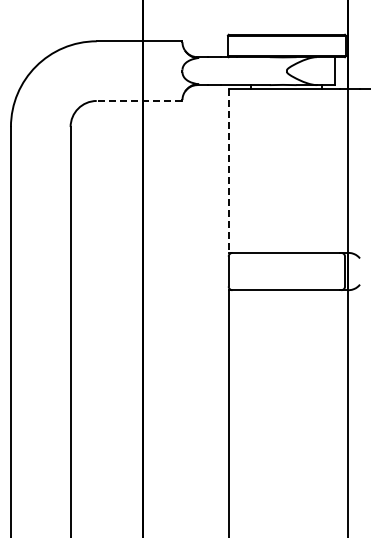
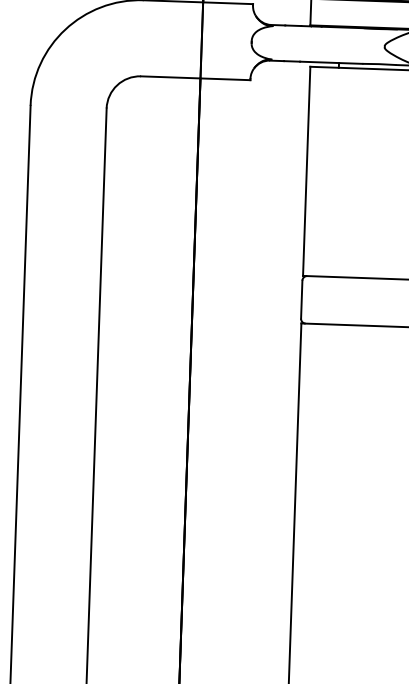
line: (139, 100) -> (195, 77), dashed -> solid
line: (229, 171) -> (307, 172), dashed -> solid

